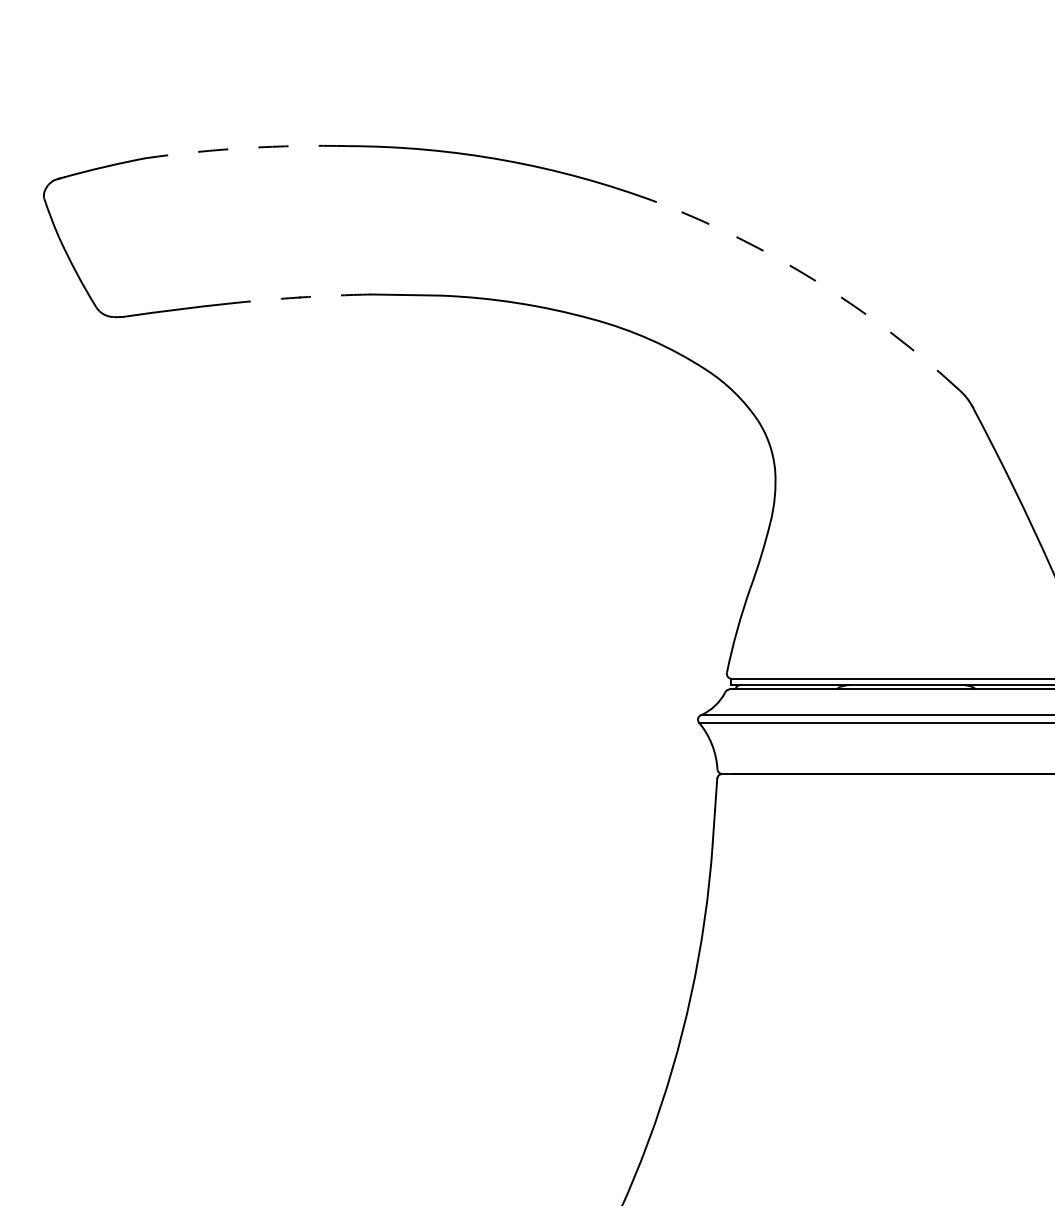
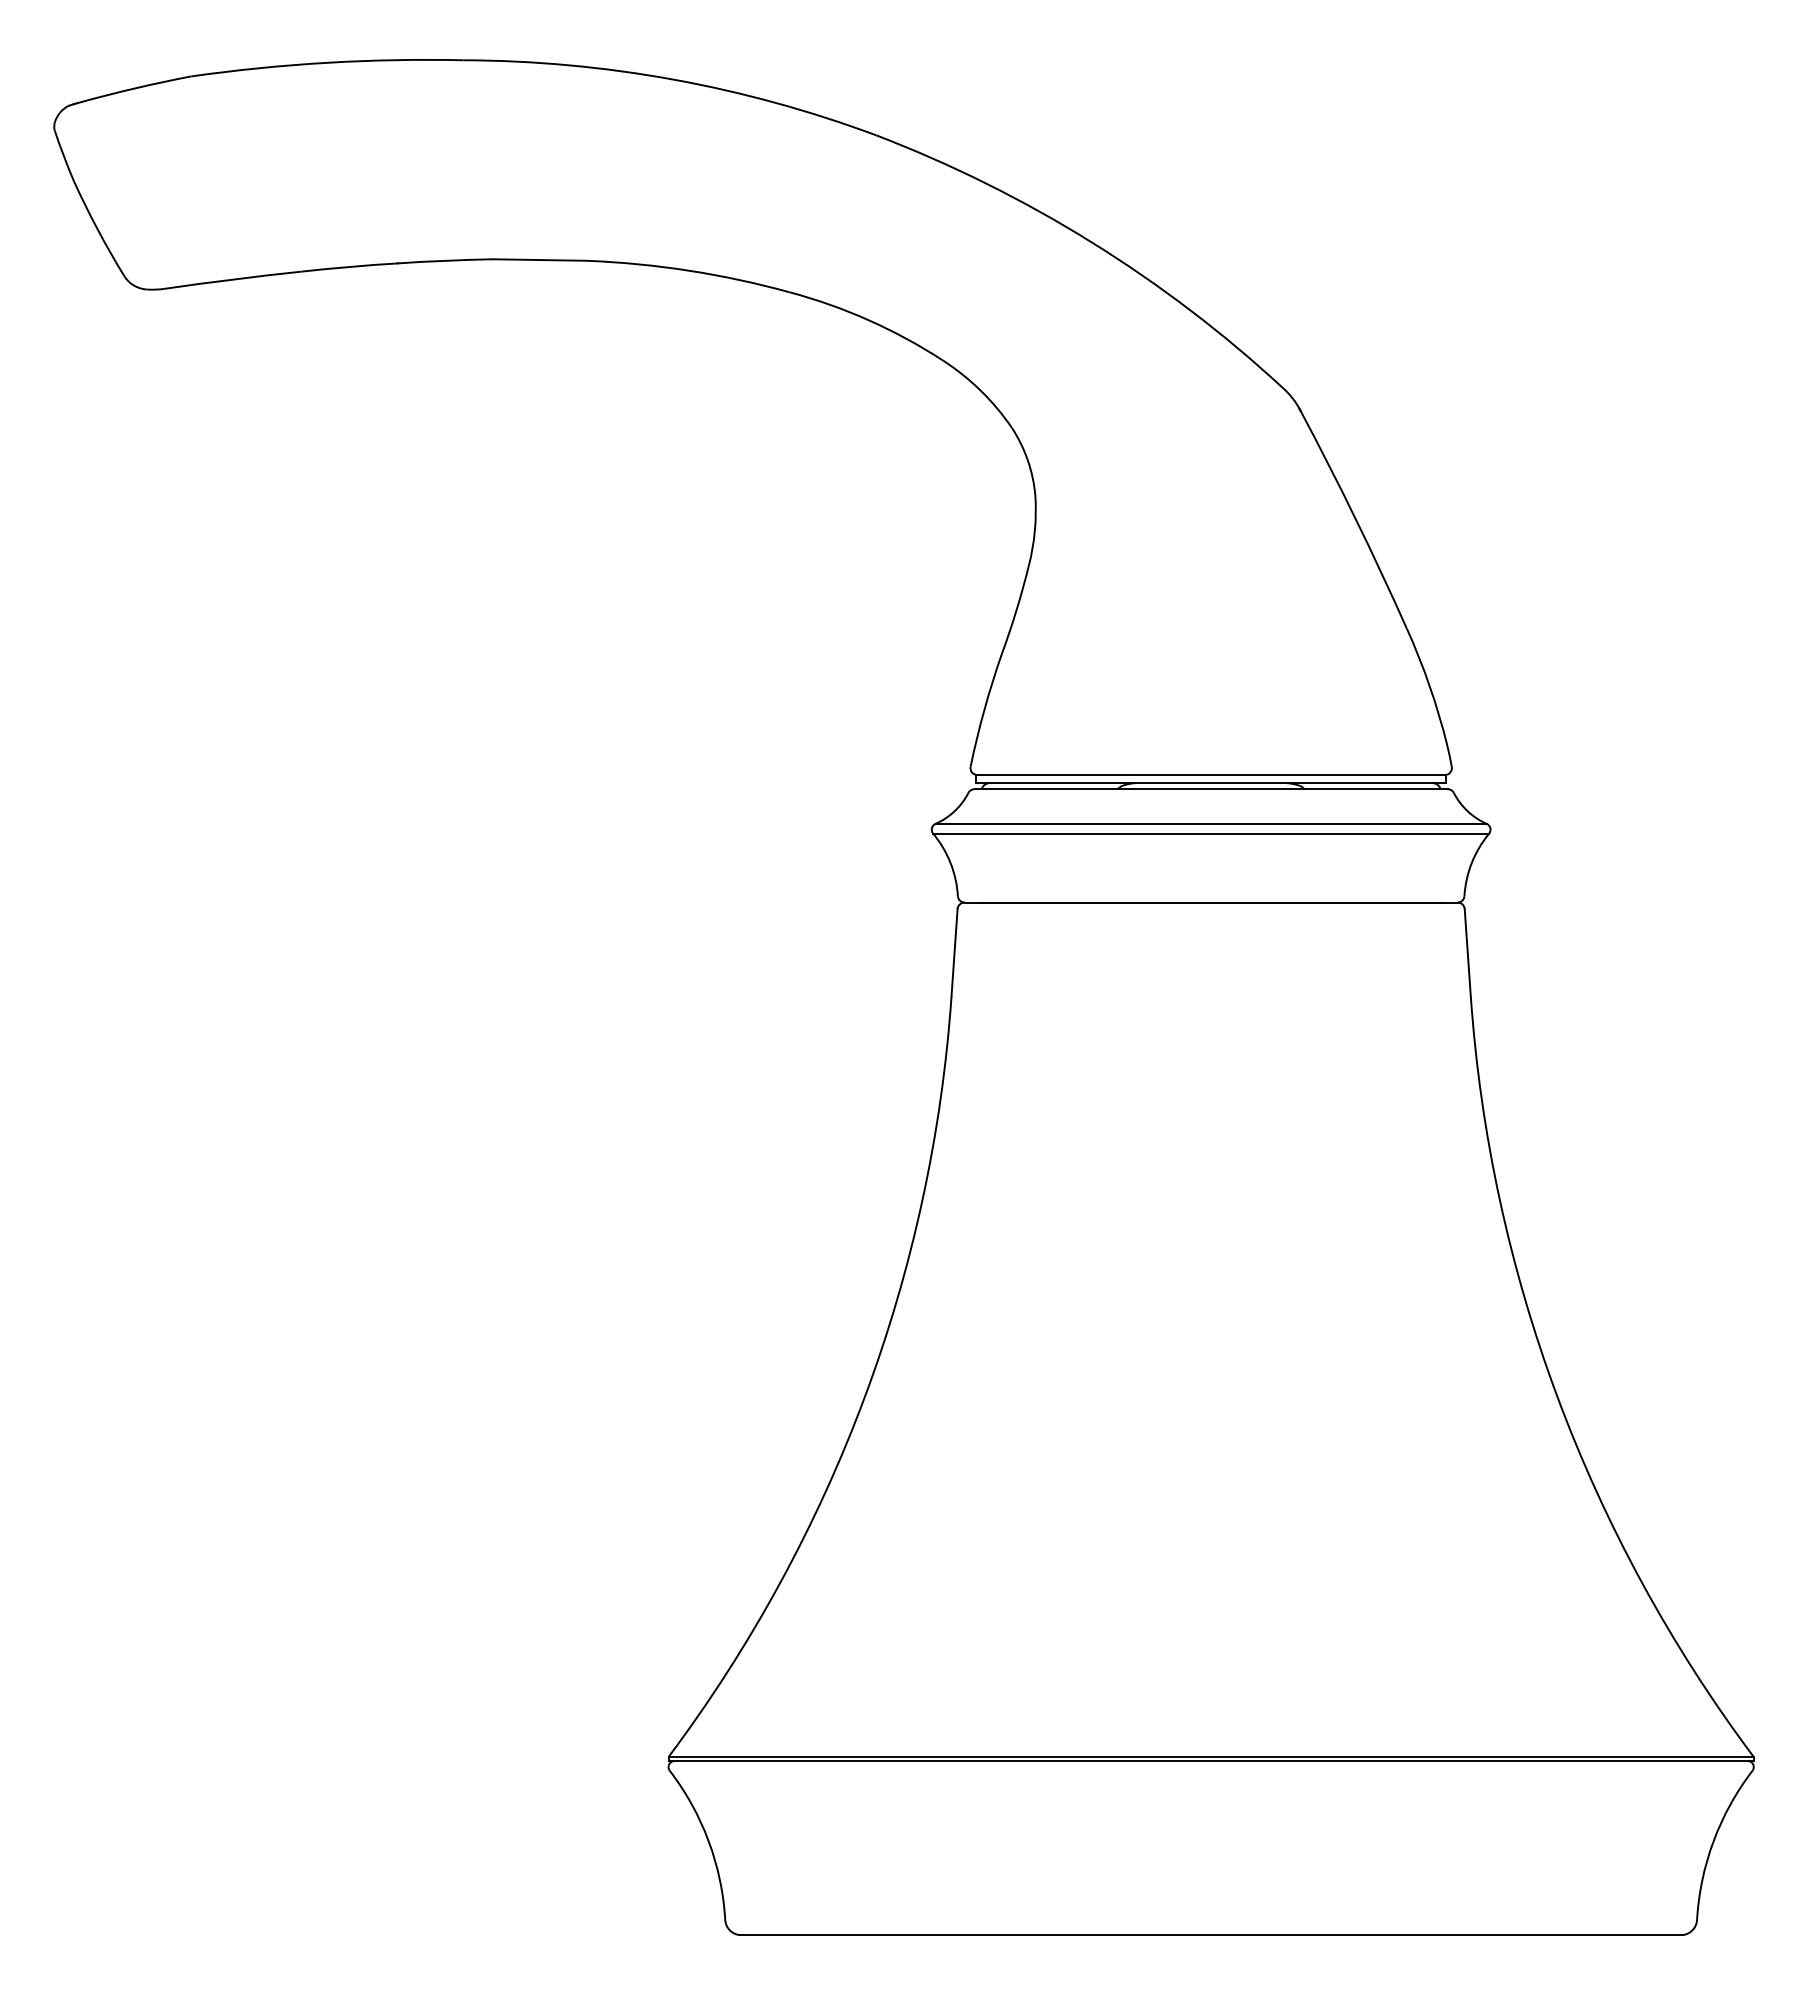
arc: (247, 147) -> (327, 62), dashed -> solid
arc: (817, 281) -> (1091, 242), dashed -> solid
arc: (299, 297) -> (397, 263), dashed -> solid

